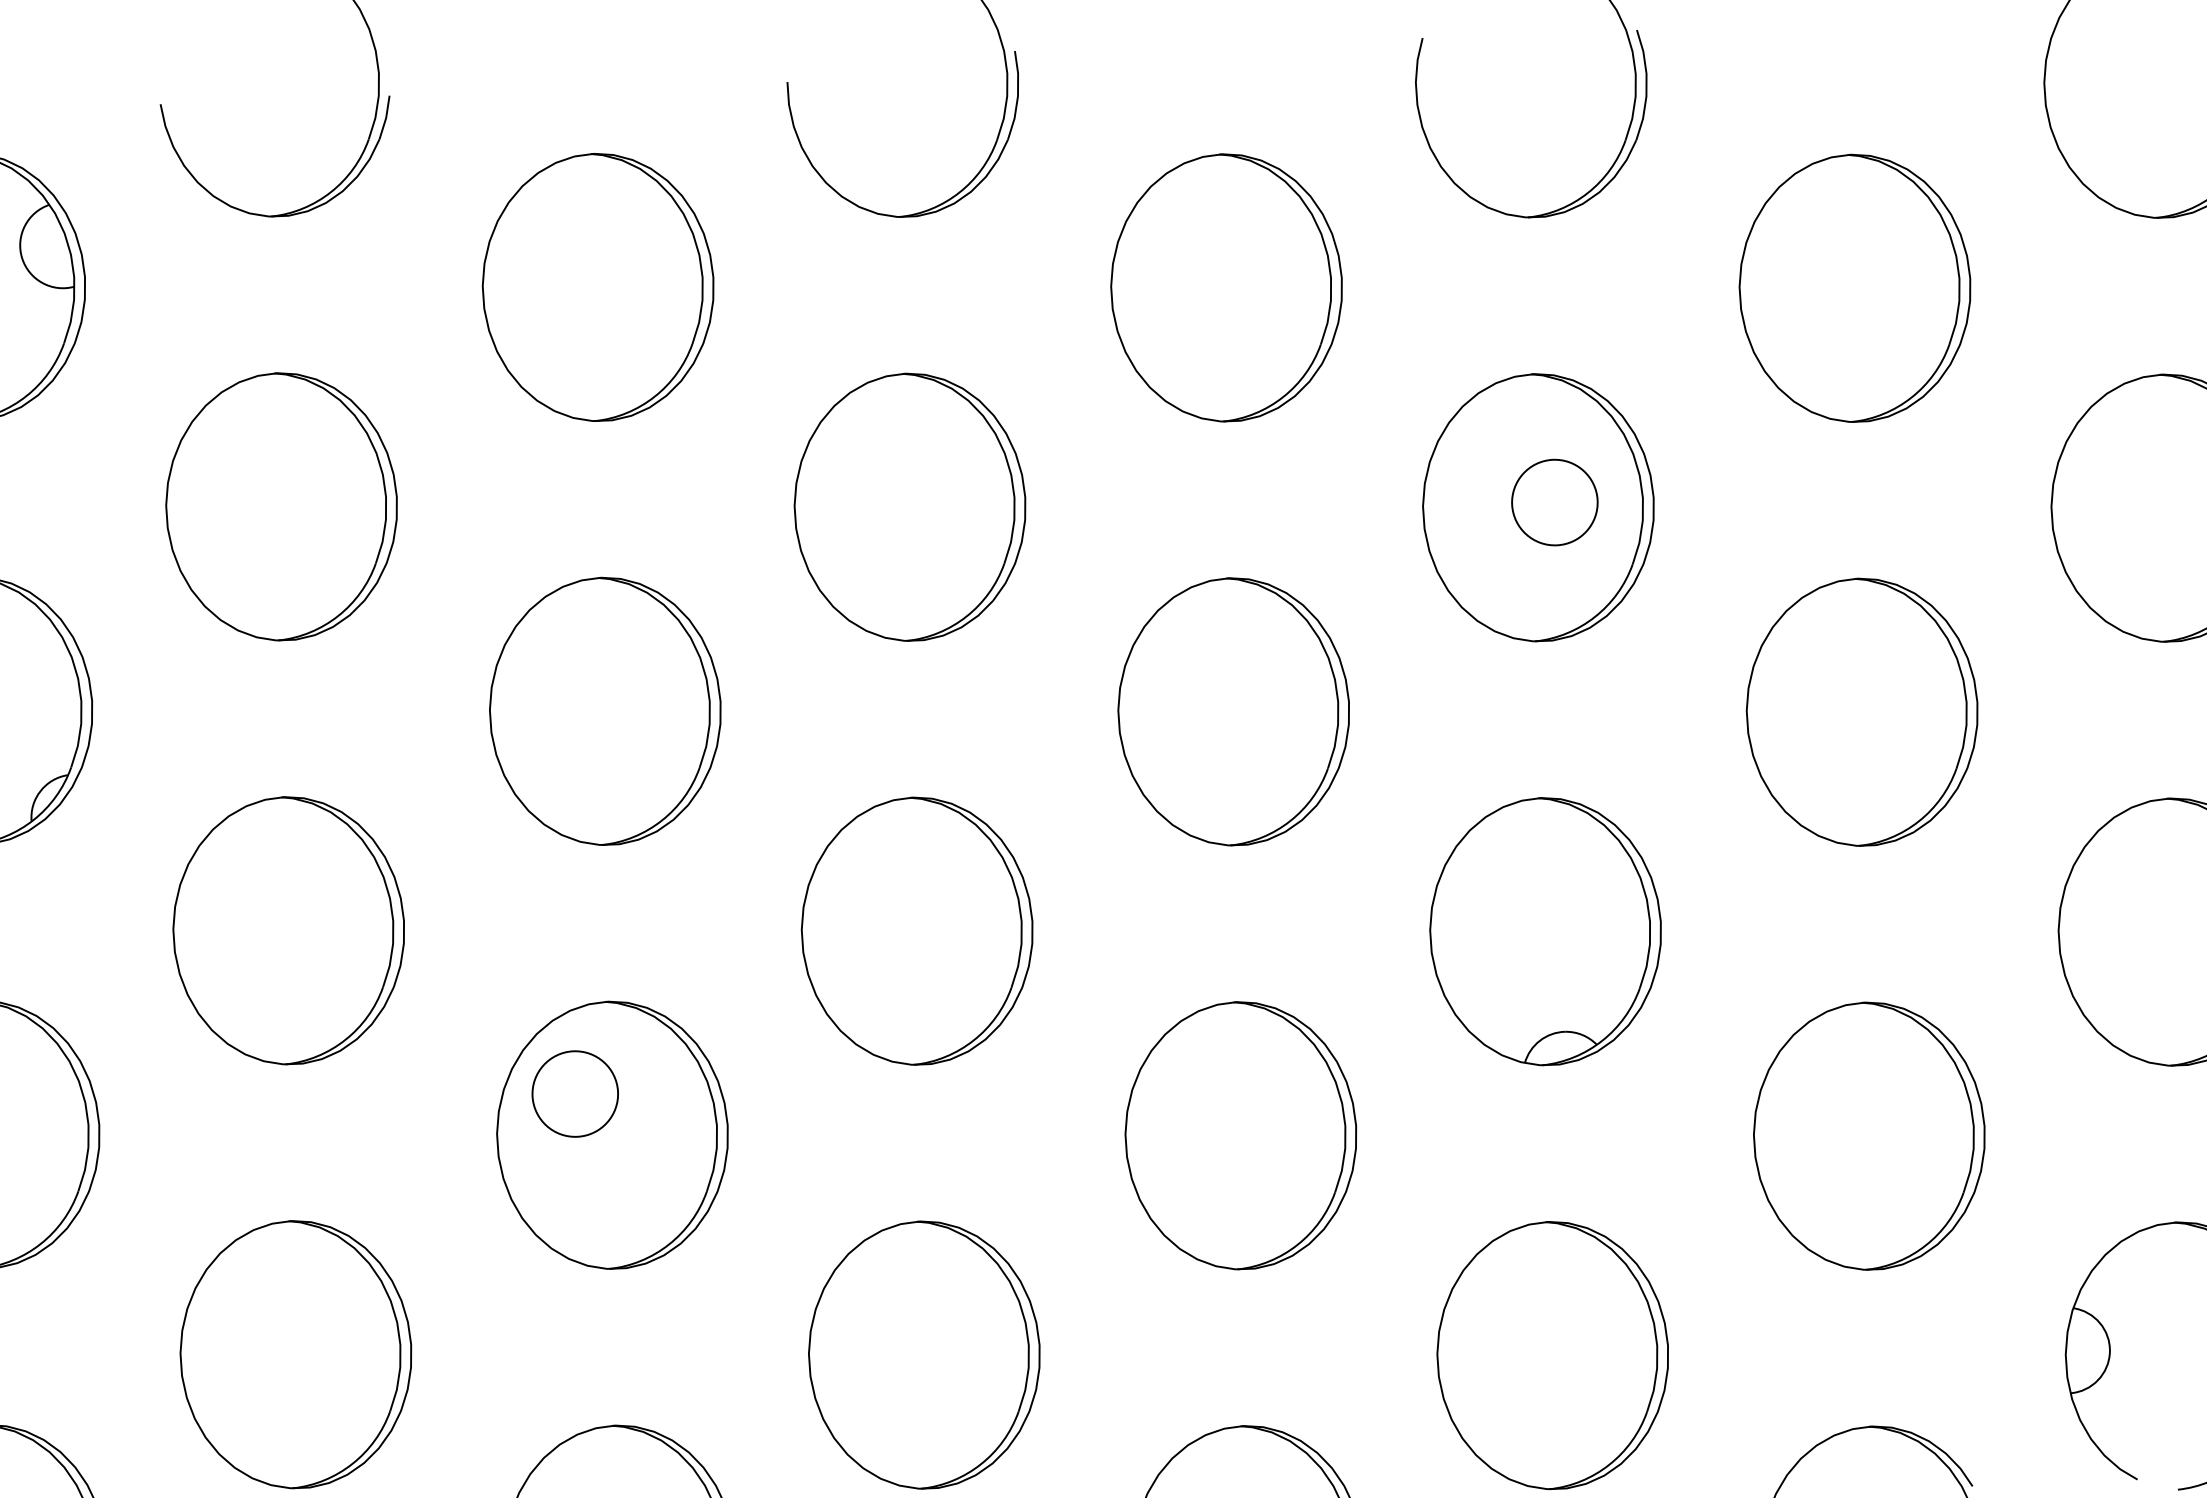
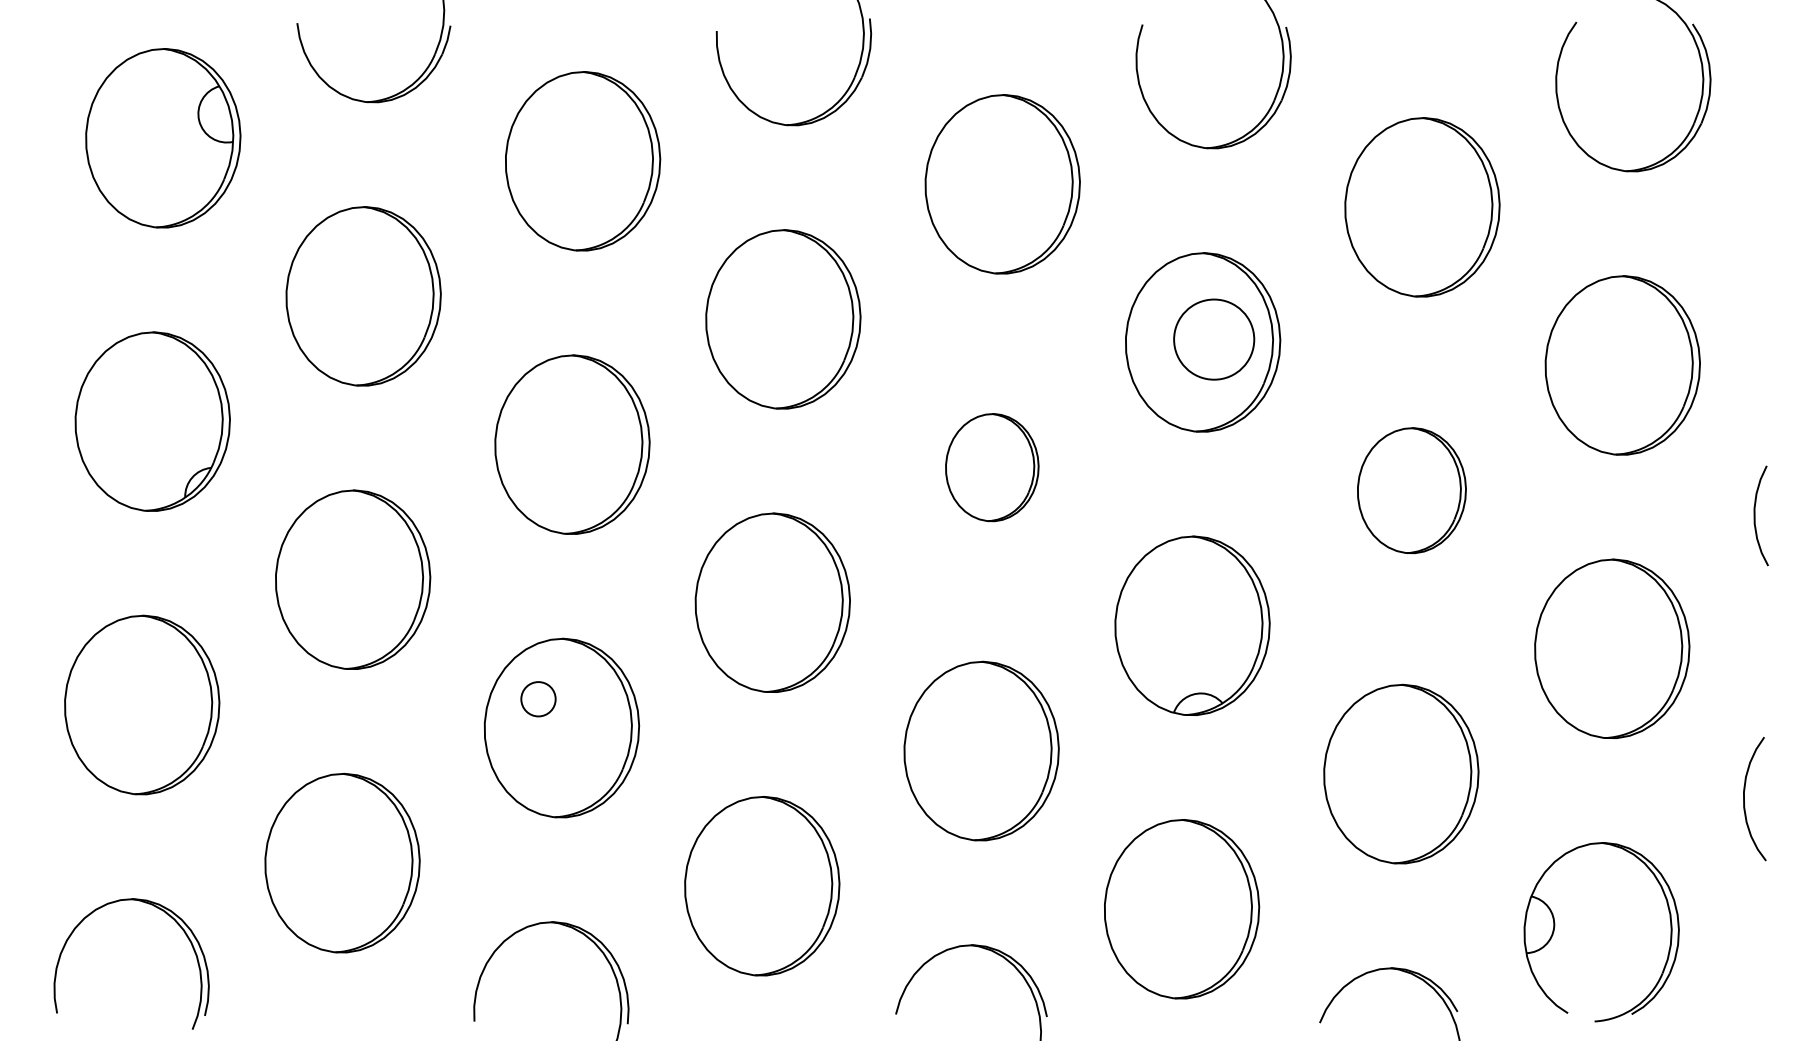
circle: (1553, 502) -> (1213, 339), size x1.4
part: (1234, 711) -> (992, 467), size x0.6
part: (1861, 711) -> (1411, 490), size x0.7
circle: (575, 1092) -> (538, 698), size x0.6

